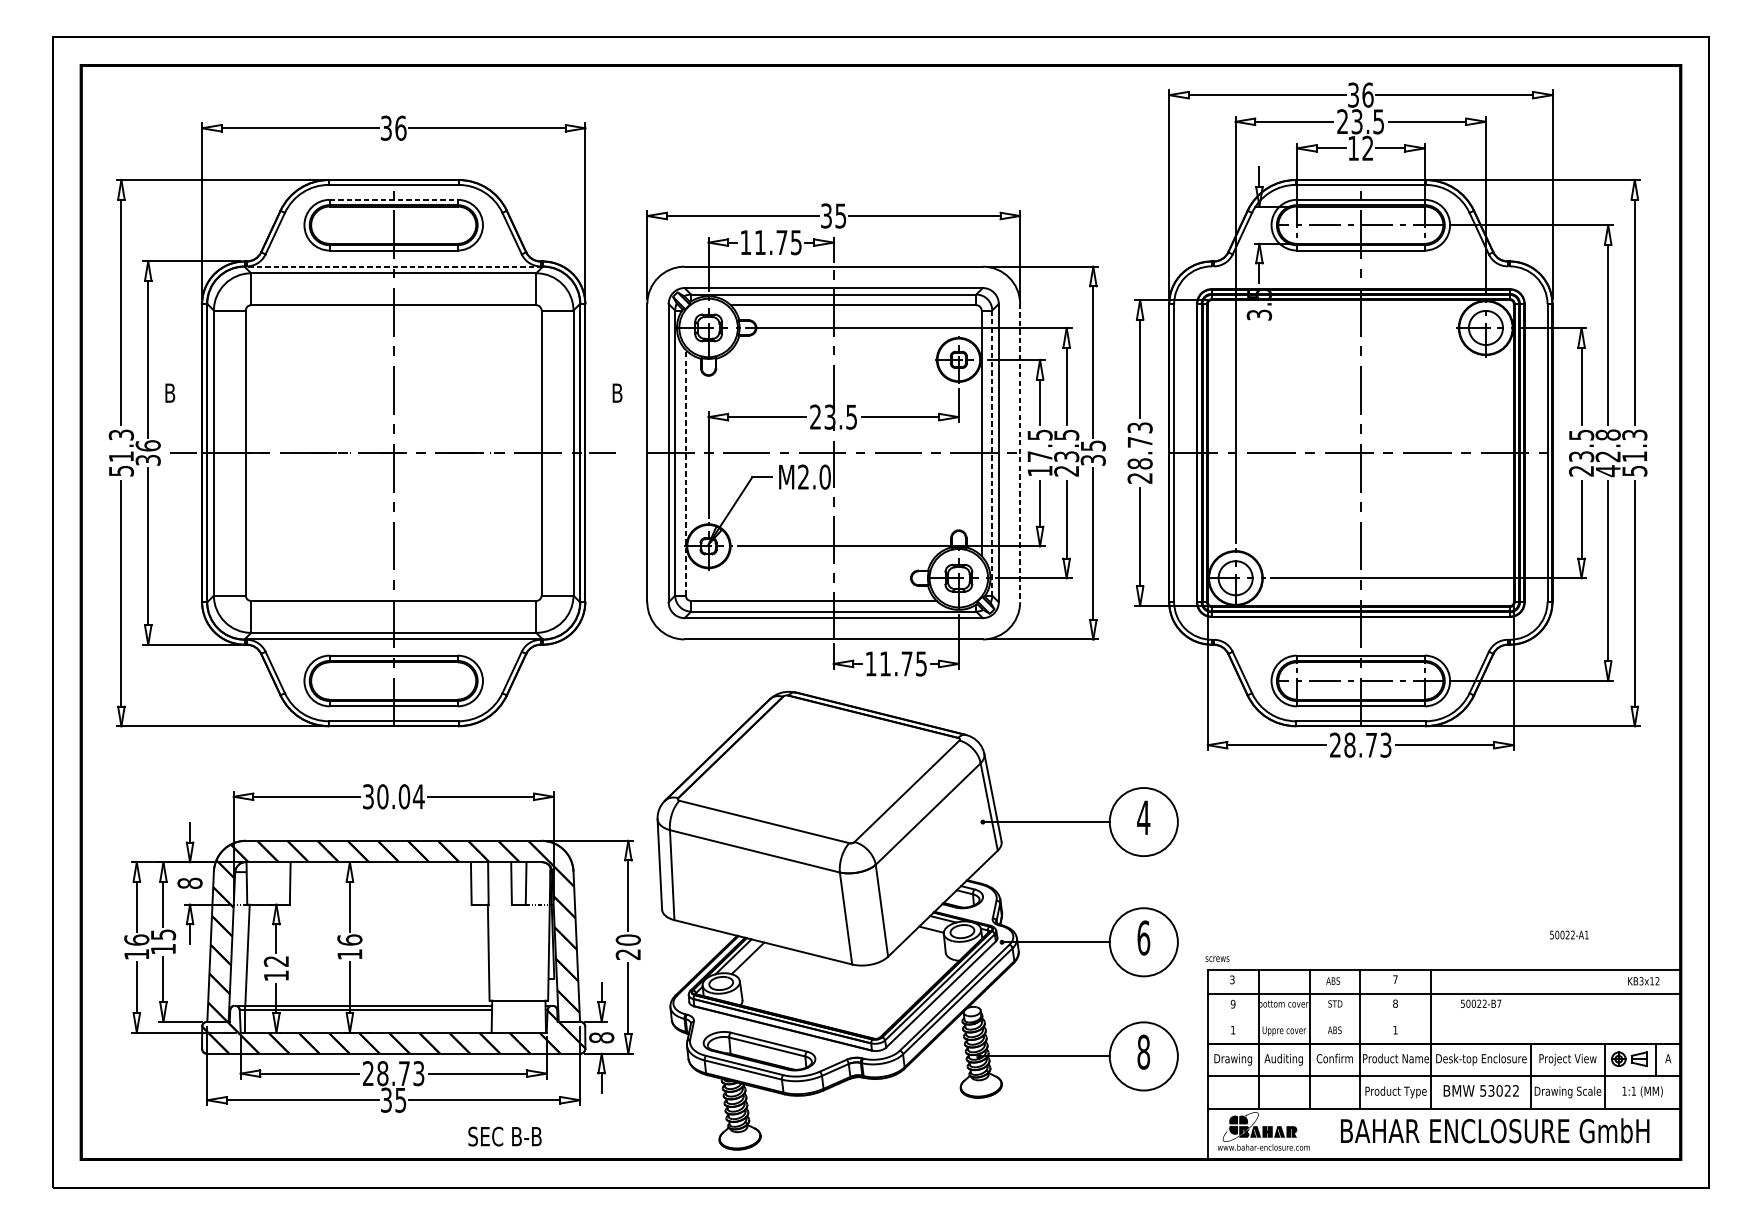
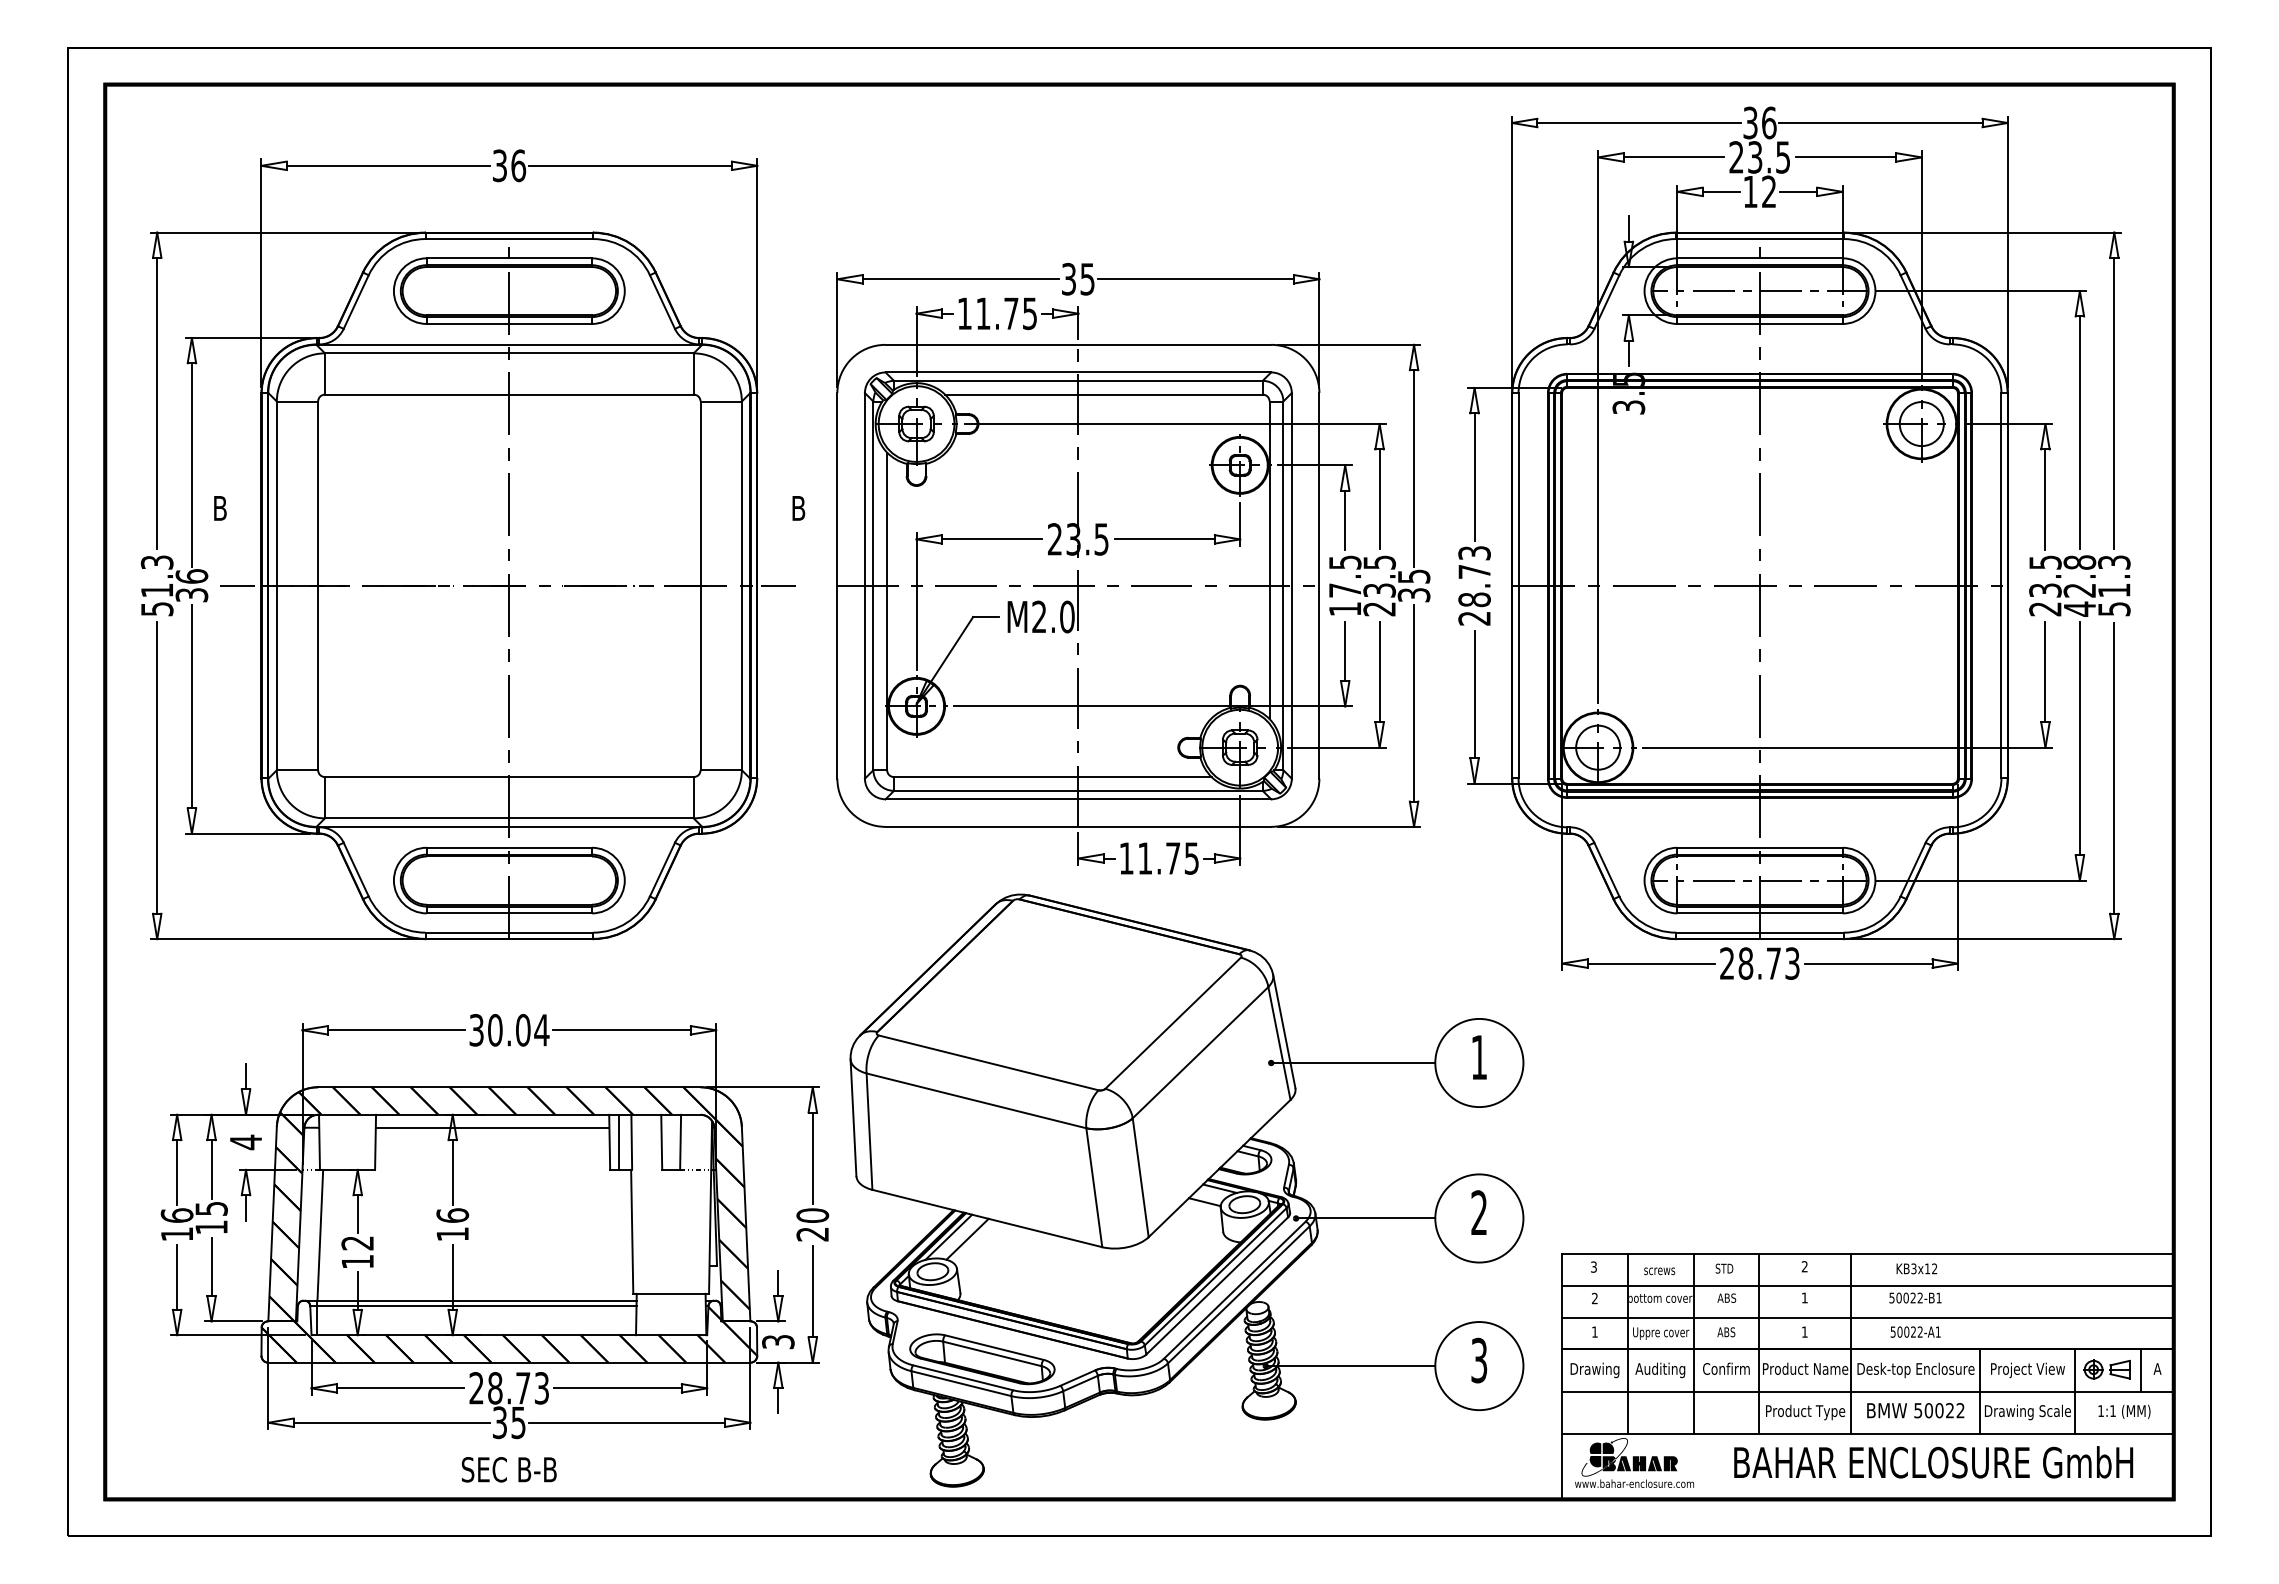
line: (393, 199) -> (509, 258), dashed -> solid
line: (393, 266) -> (509, 344), dashed -> solid
line: (1020, 452) -> (1319, 585), dashed -> solid
line: (992, 453) -> (1283, 586), dashed -> solid
line: (686, 472) -> (887, 611), dashed -> solid
text: (1143, 817) -> (1478, 1057), 4 -> 1
line: (380, 871) -> (492, 1127), added
line: (478, 882) -> (619, 1141), added
text: (189, 883) -> (245, 1142), 8 -> 4
text: (1569, 934) -> (1915, 1331), moved
text: (1143, 937) -> (1479, 1212), 6 -> 2
text: (1217, 959) -> (1659, 1271), moved
text: (1395, 979) -> (1804, 1266), 7 -> 2
text: (1333, 980) -> (1724, 1268), ABS -> STD
text: (1643, 980) -> (1916, 1268), moved
text: (1334, 1003) -> (1726, 1297), STD -> ABS
text: (1395, 1003) -> (1804, 1297), 8 -> 1
text: (1498, 1003) -> (1938, 1297), 50022-B7 -> 50022-B1
text: (1232, 1004) -> (1594, 1298), 9 -> 2
line: (1443, 1018) -> (1867, 1317), added
text: (601, 1037) -> (778, 1341), 8 -> 3
text: (1143, 1052) -> (1479, 1360), 8 -> 3
text: (1491, 1090) -> (1928, 1410), 53022 -> 50022
text: (504, 1136) -> (508, 1469), moved

